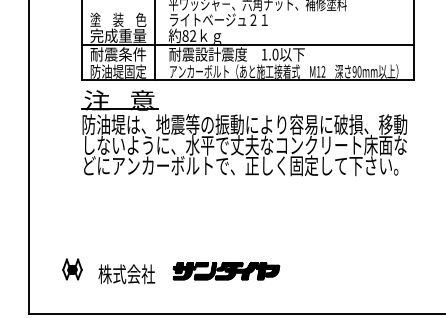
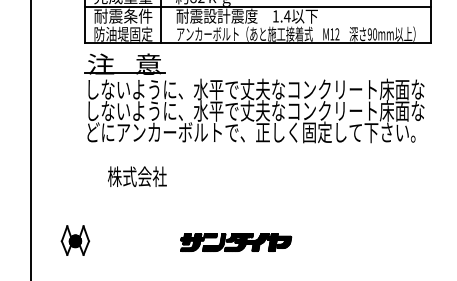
text: (275, 54) -> (287, 16), 1.0 -> 1.4
text: (244, 124) -> (254, 89), 防油堤は、地震等の振動により容易に破損、移動 -> しないように、水平で丈夫なコンクリート床面な
part: (72, 269) -> (75, 240), size x1.4
text: (126, 274) -> (137, 176), moved

